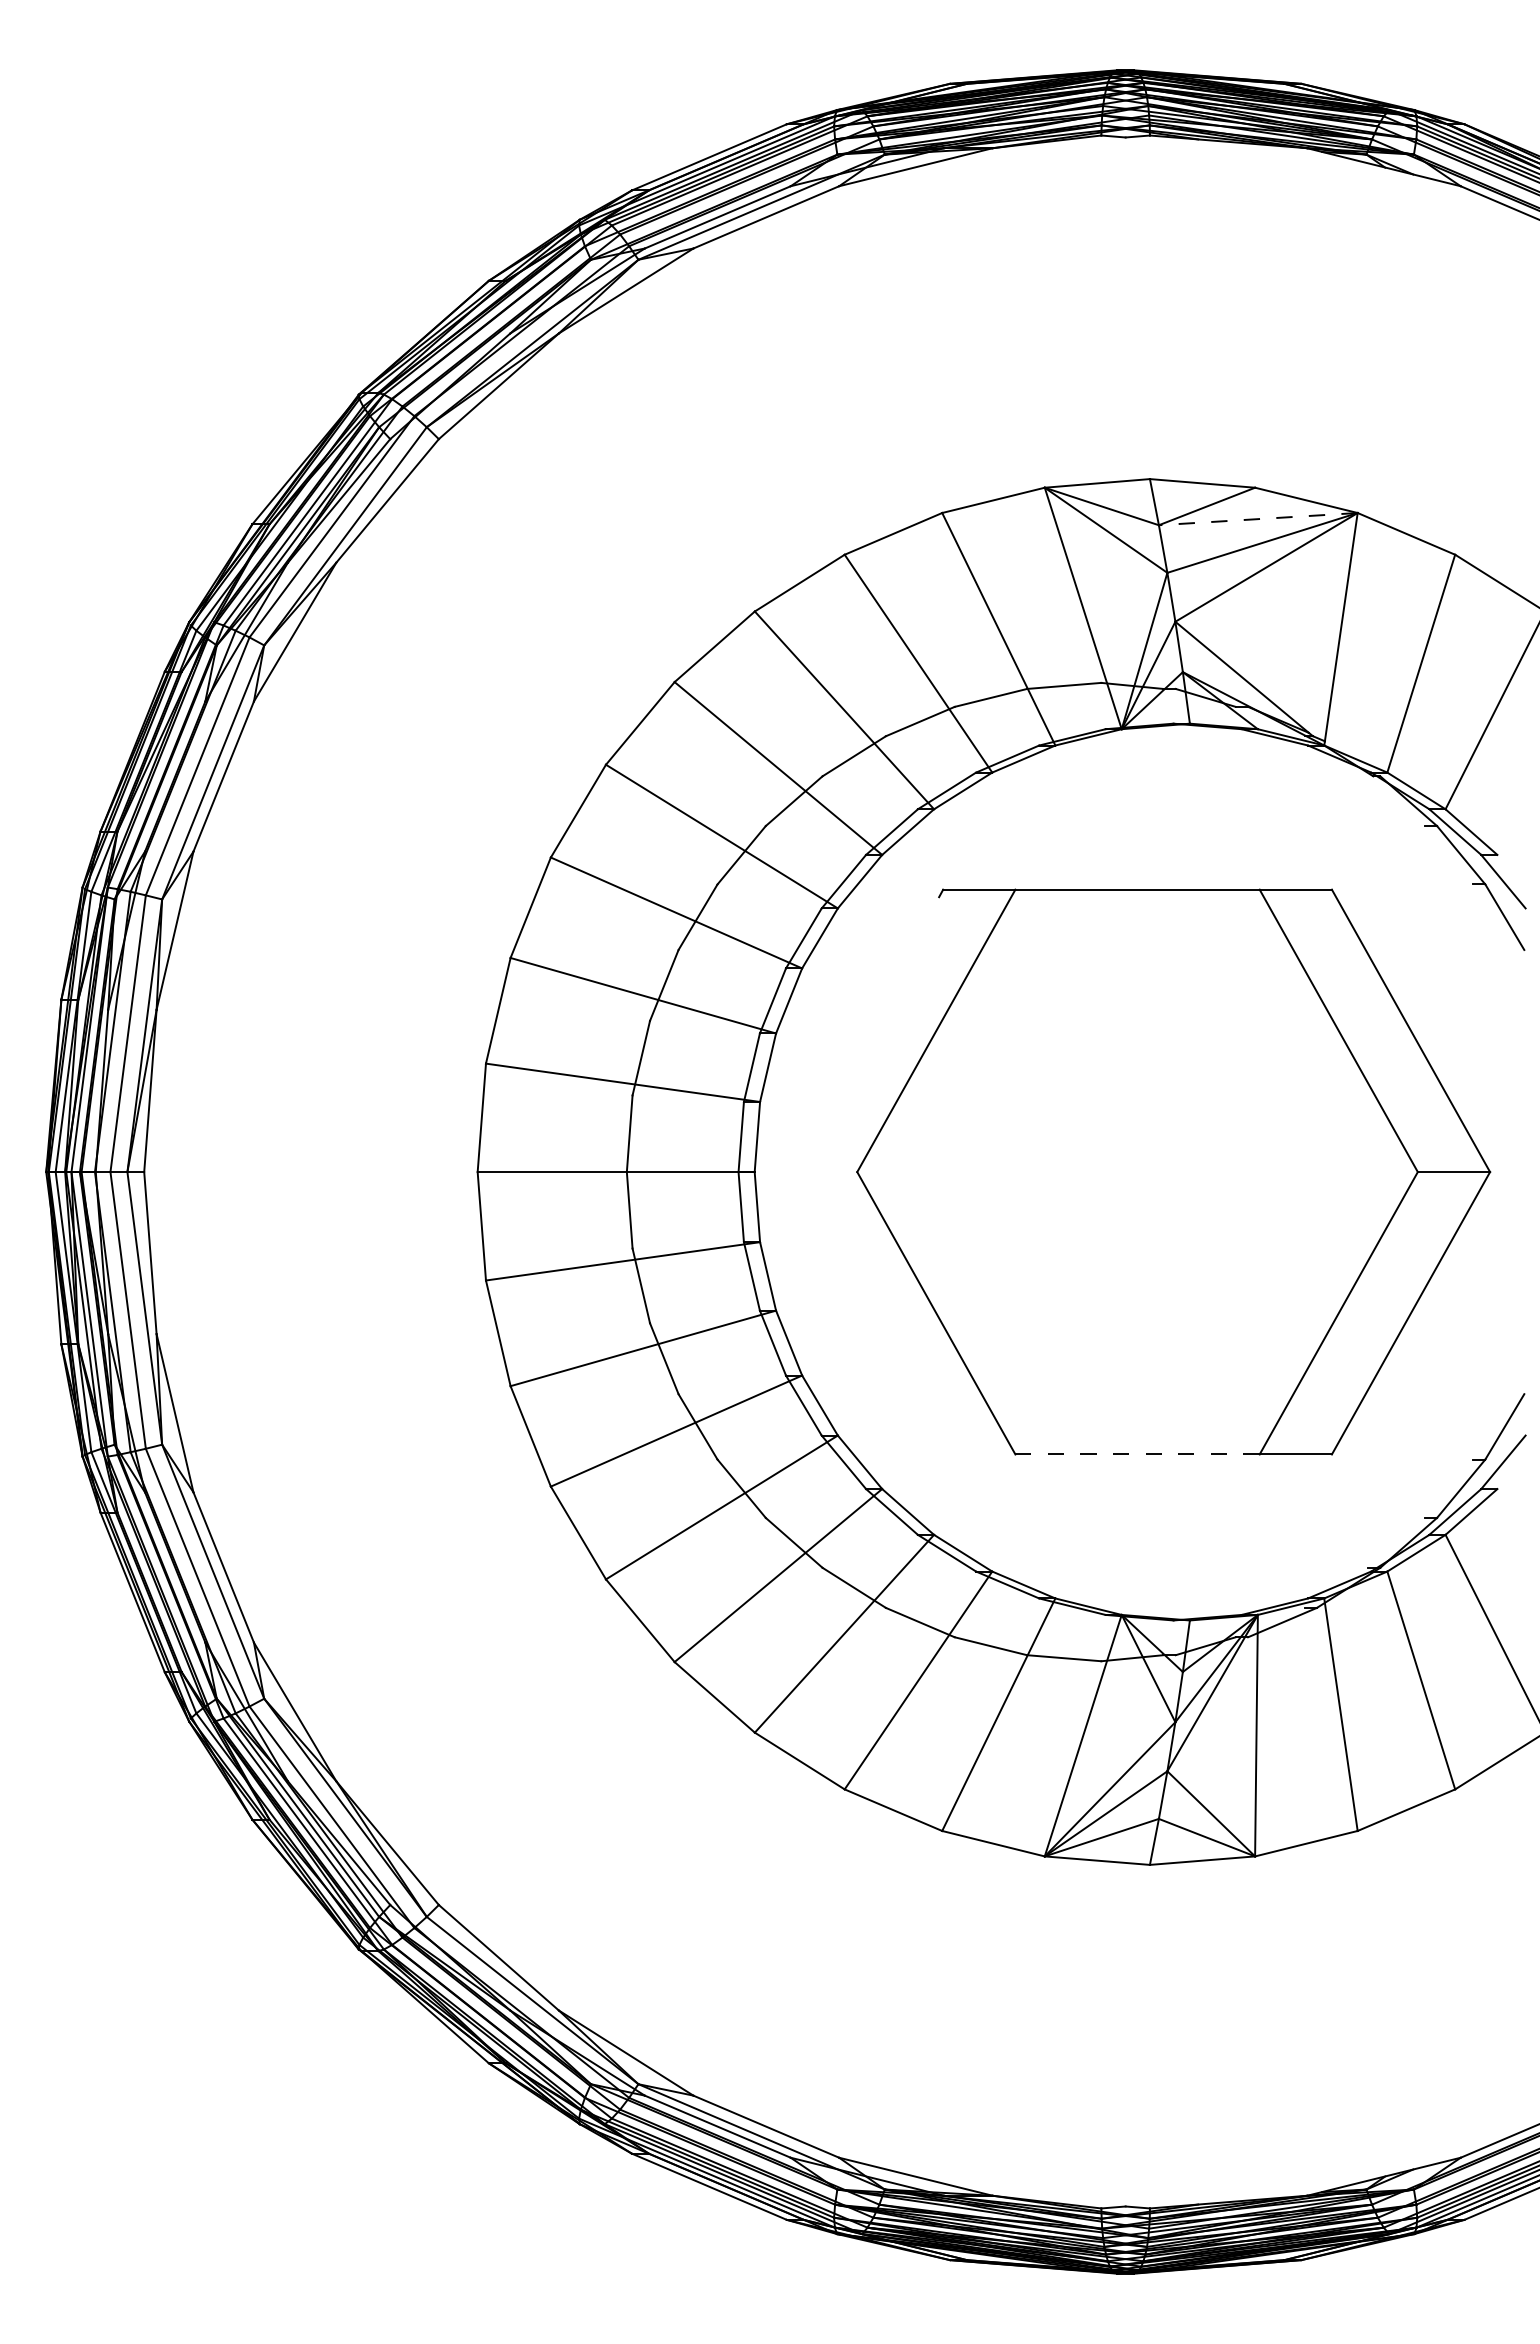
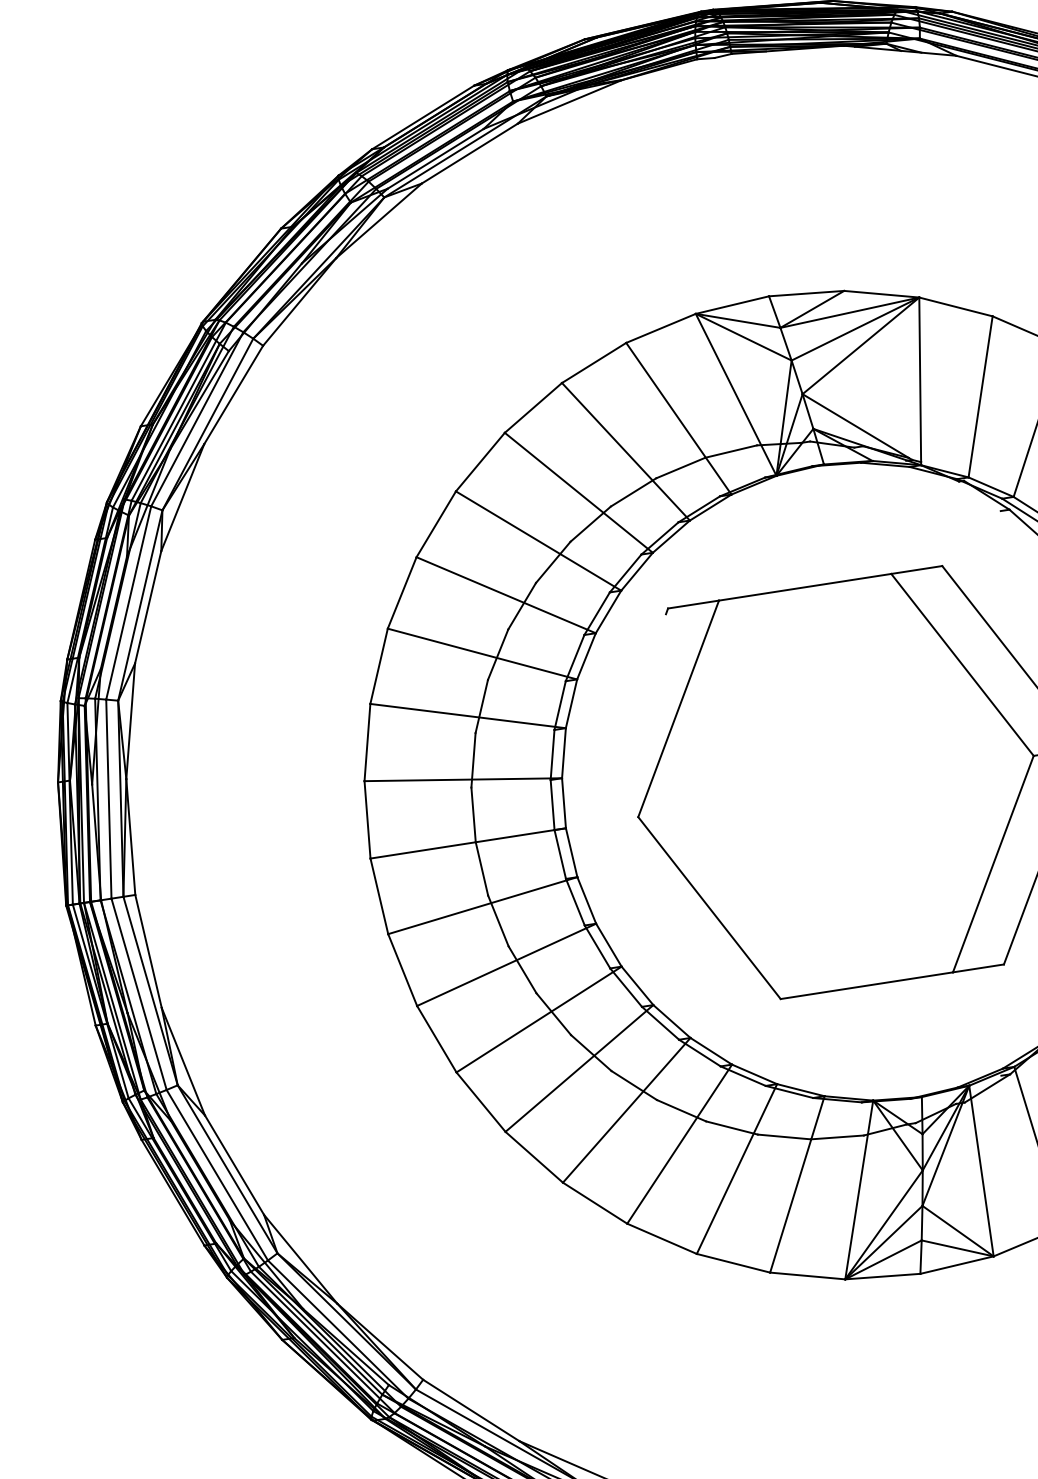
line: (1258, 519) -> (850, 312), dashed -> solid
line: (1137, 1454) -> (866, 985), dashed -> solid

